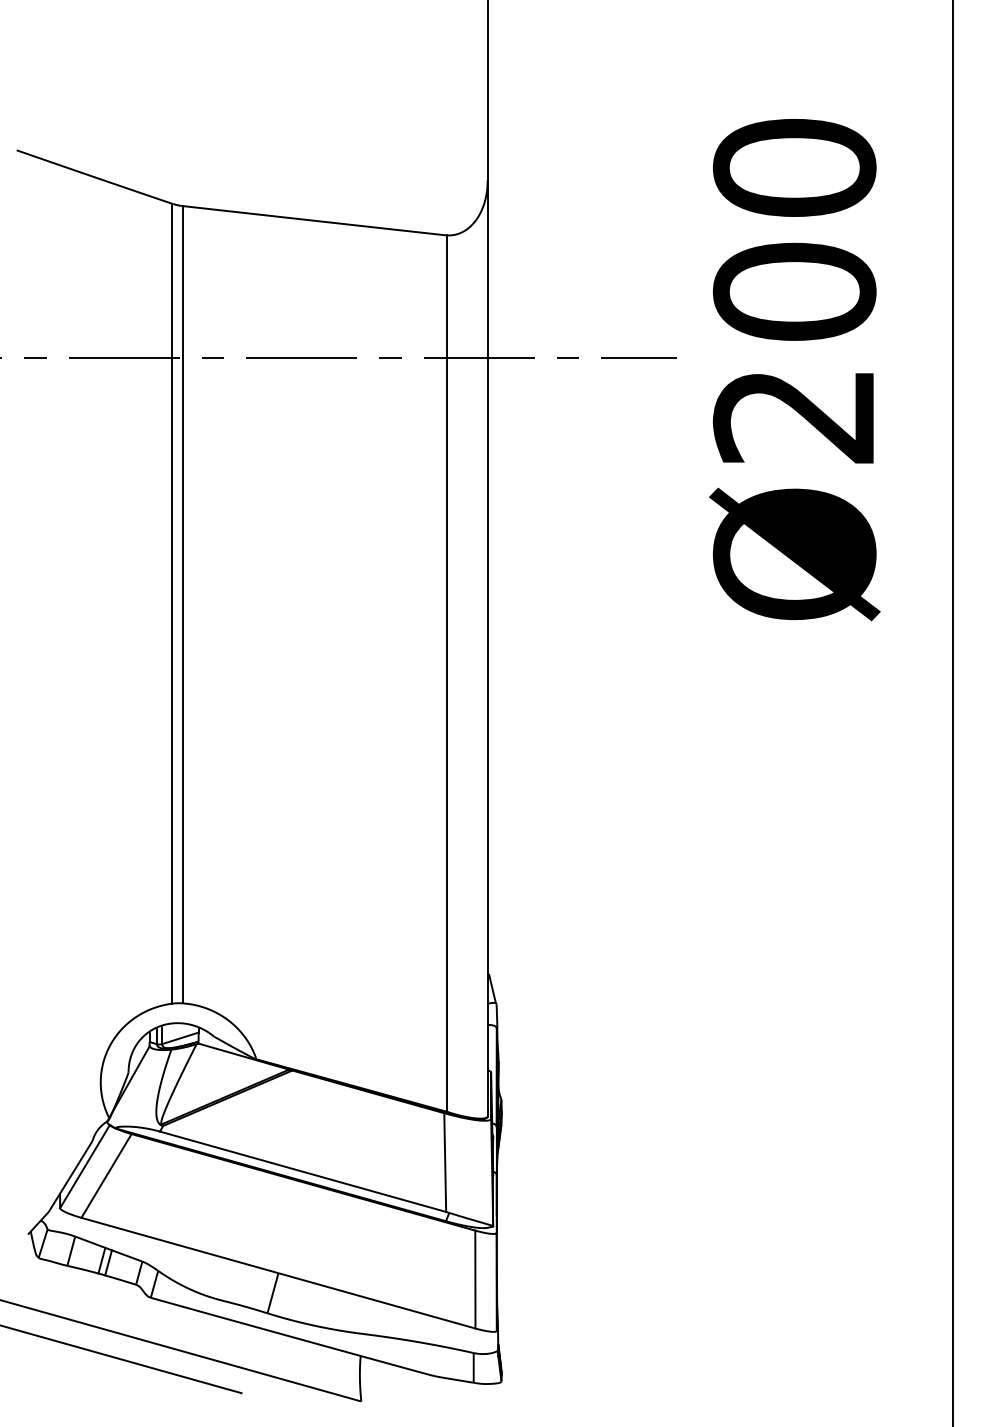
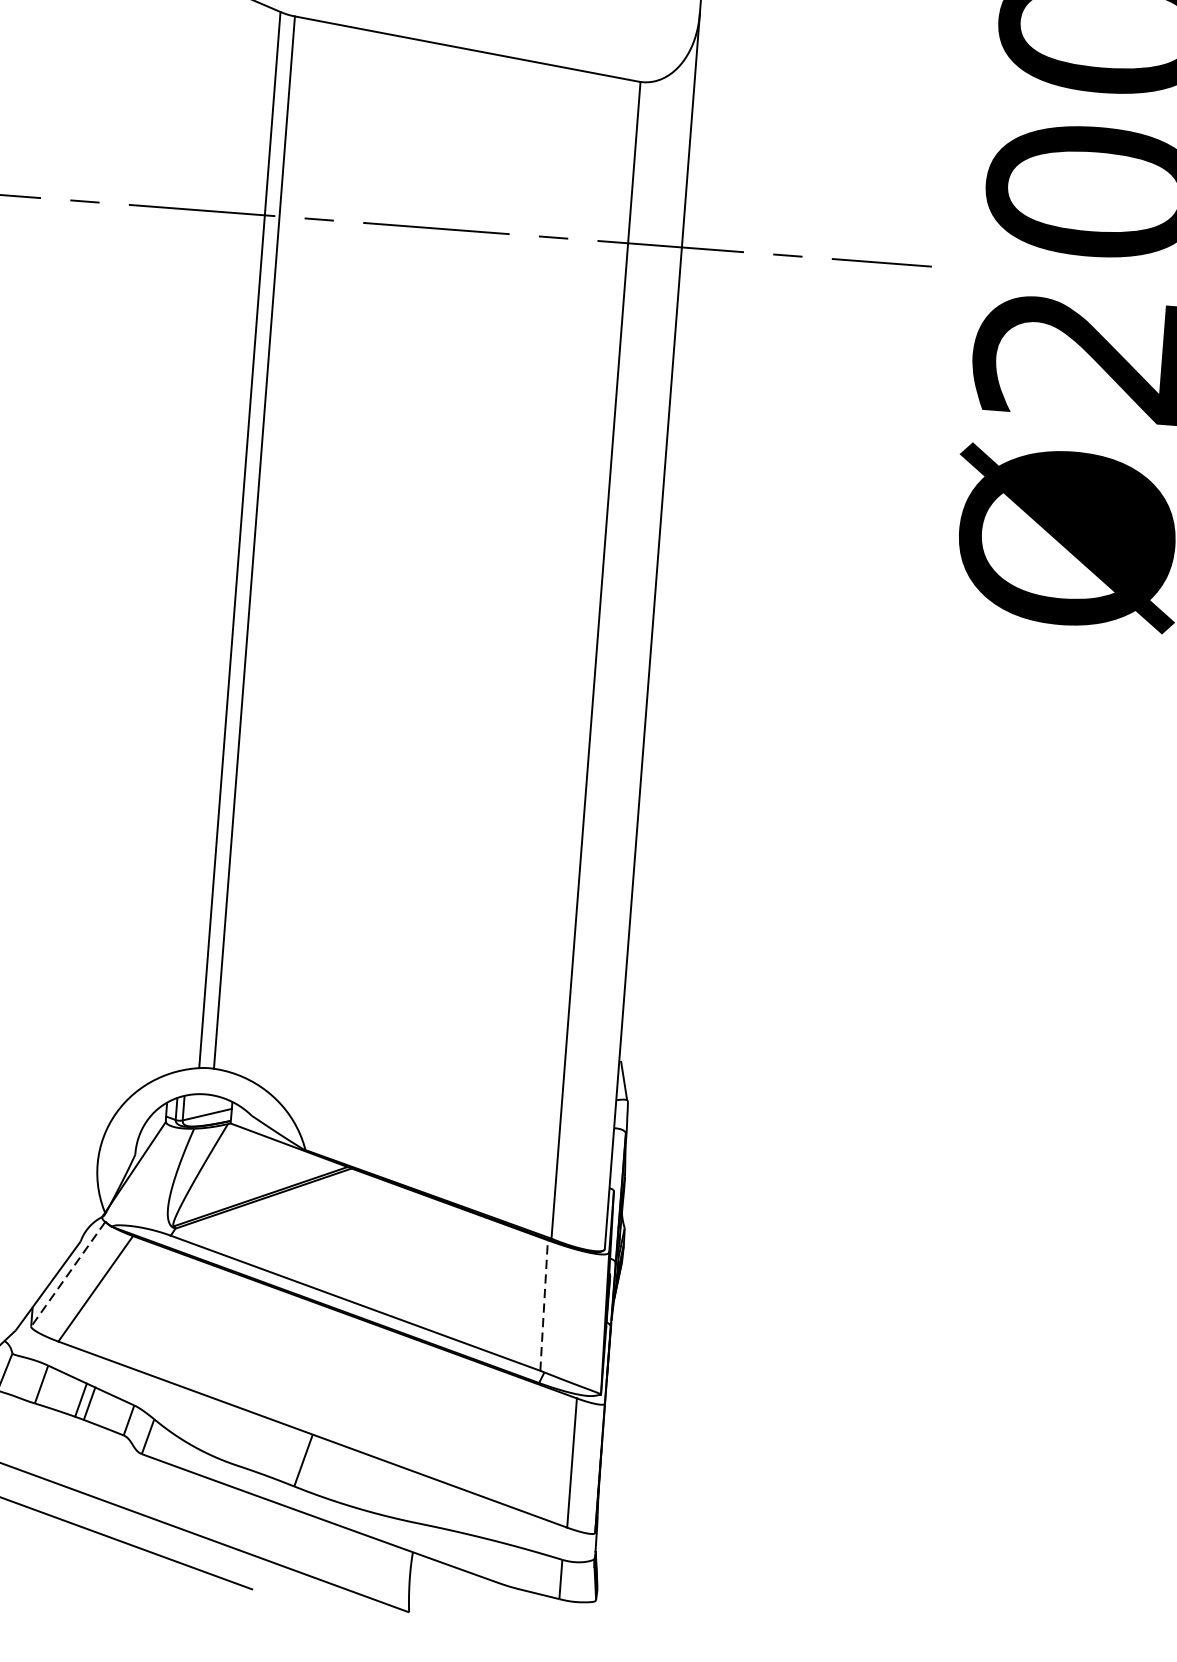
line: (445, 1162) -> (544, 1305), solid -> dashed
line: (84, 1167) -> (67, 1275), solid -> dashed

